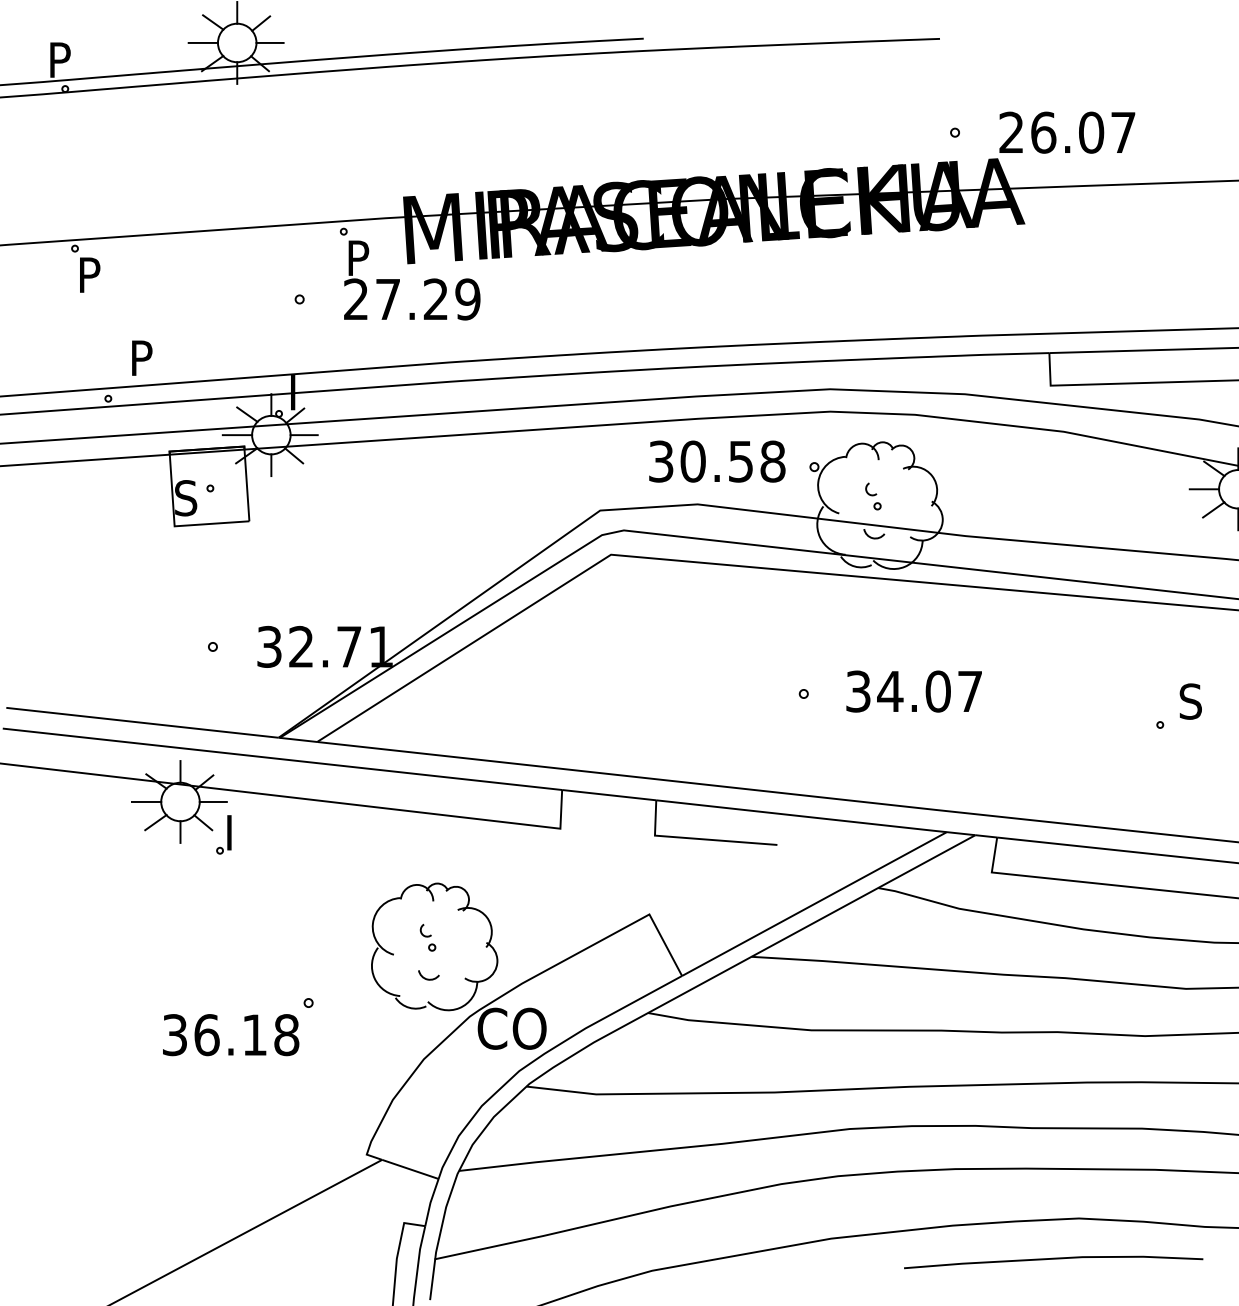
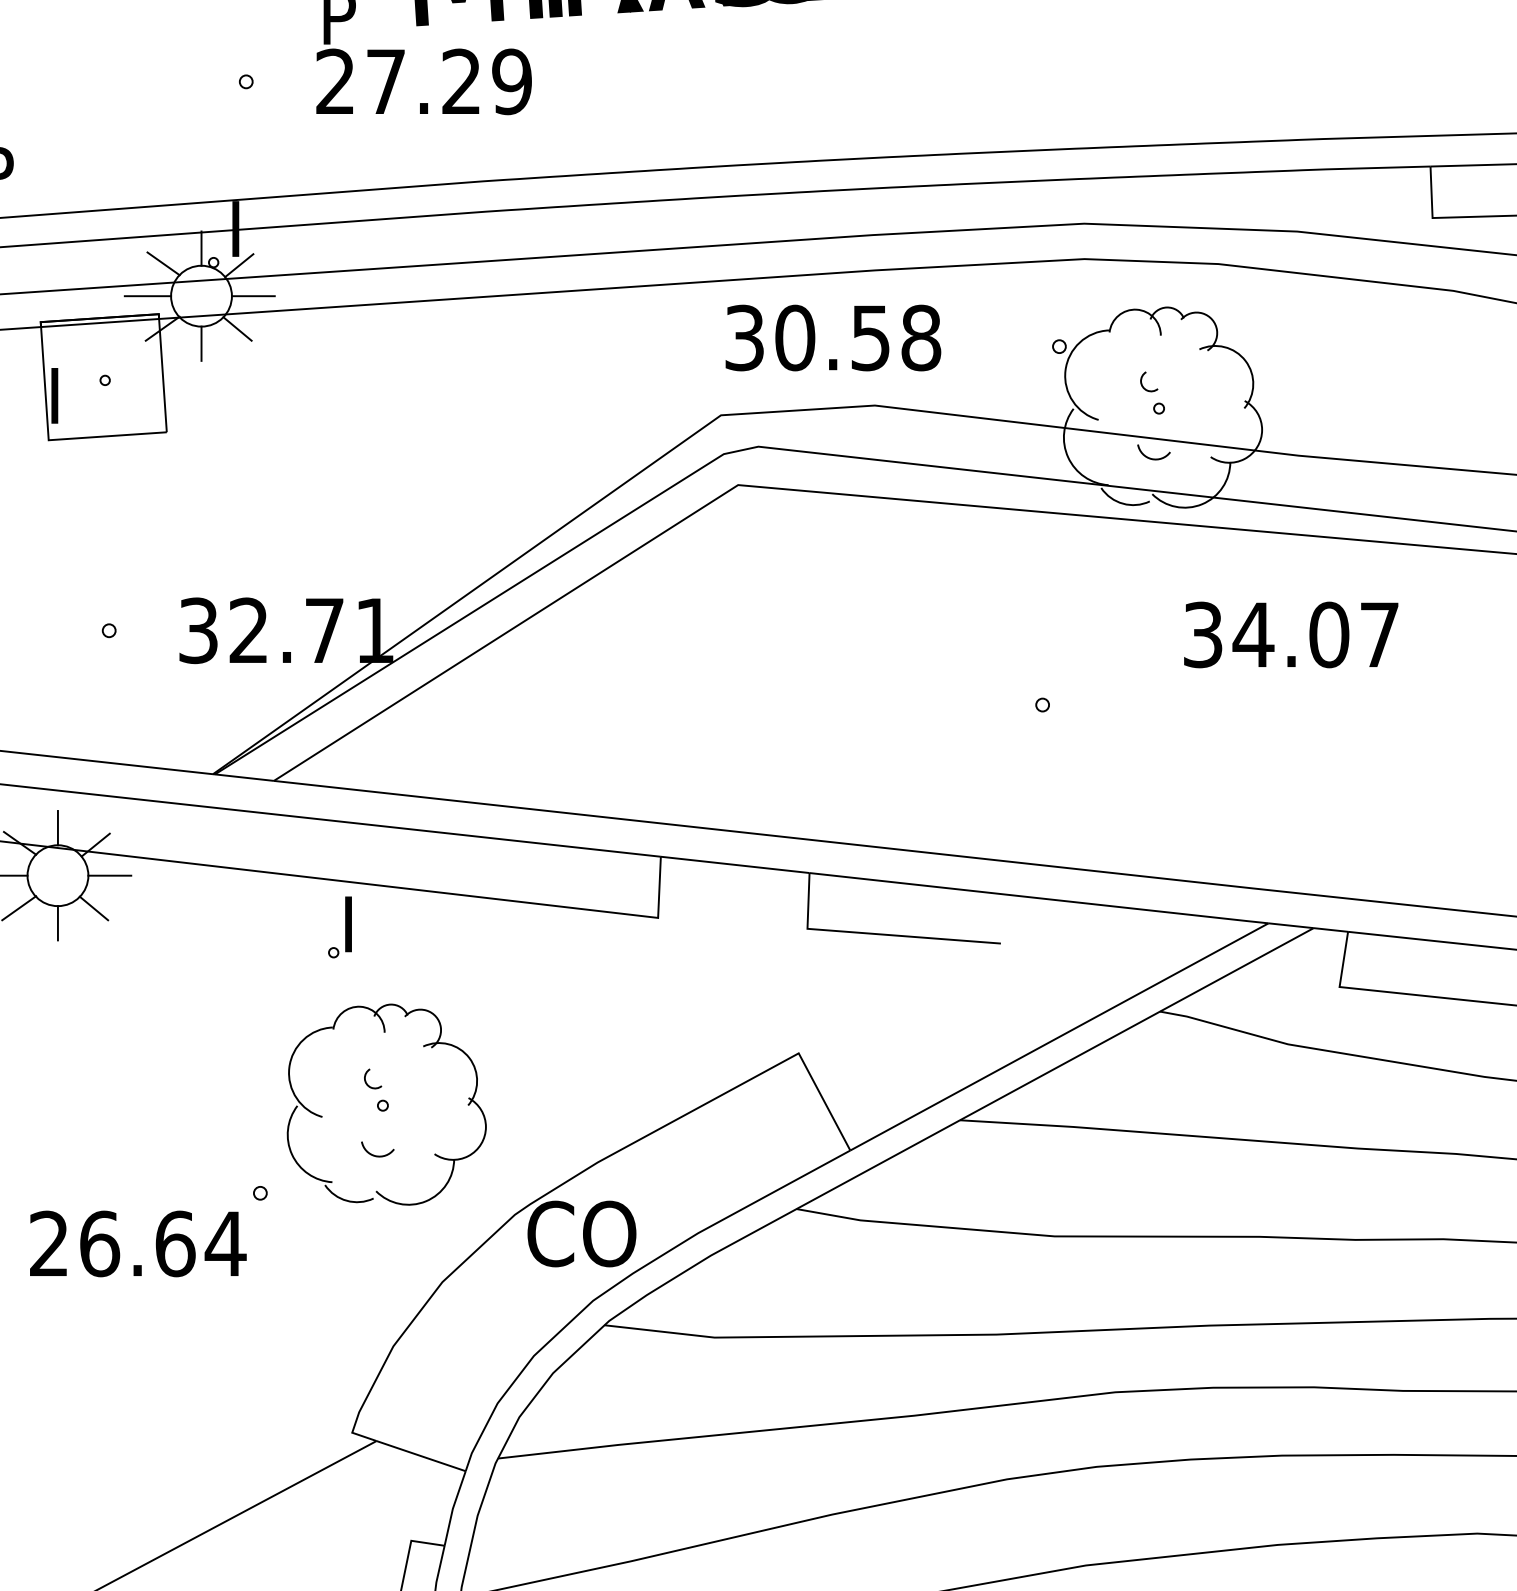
text: (717, 461) -> (833, 337), moved
text: (186, 498) -> (67, 396), S -> I
text: (913, 691) -> (1290, 634), moved
part: (223, 834) -> (339, 927), moved
part: (434, 946) -> (386, 1103), moved
text: (230, 1035) -> (136, 1244), 36.18 -> 26.64

